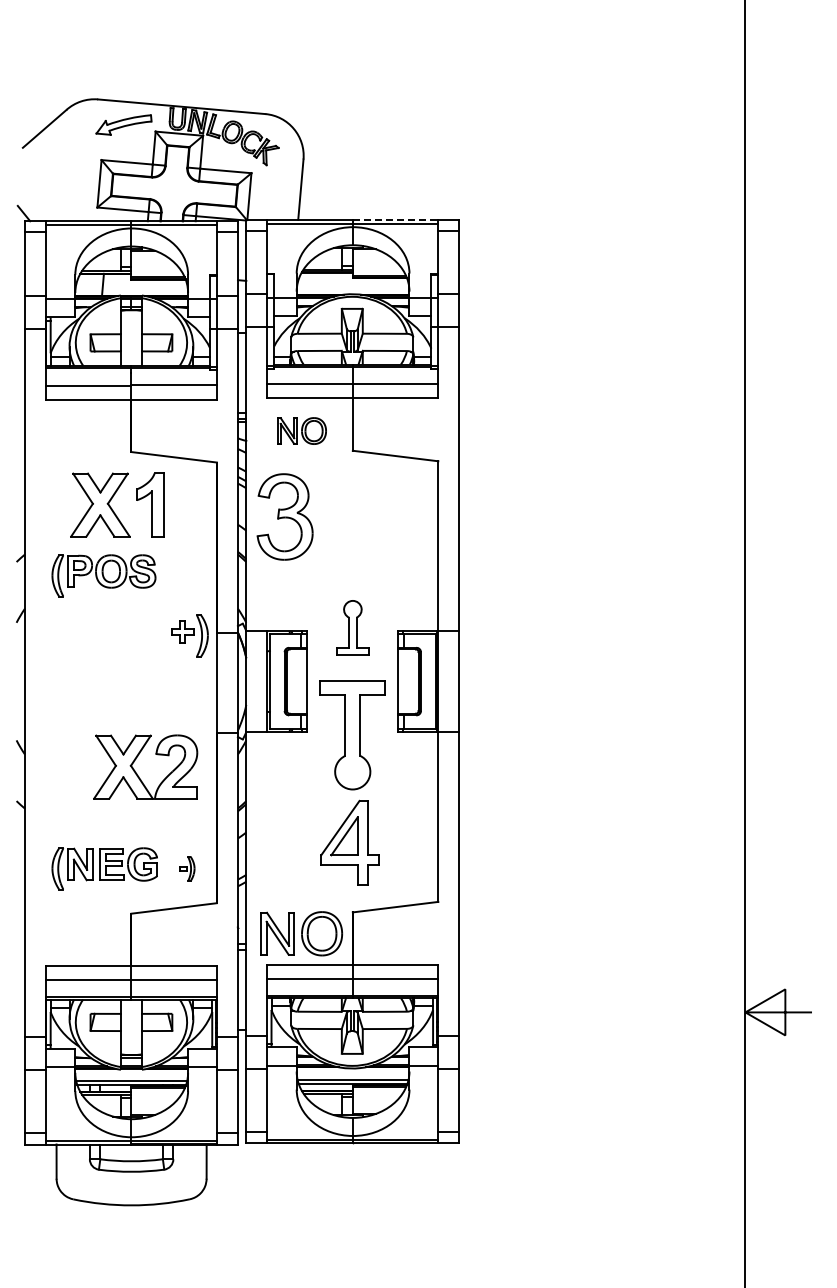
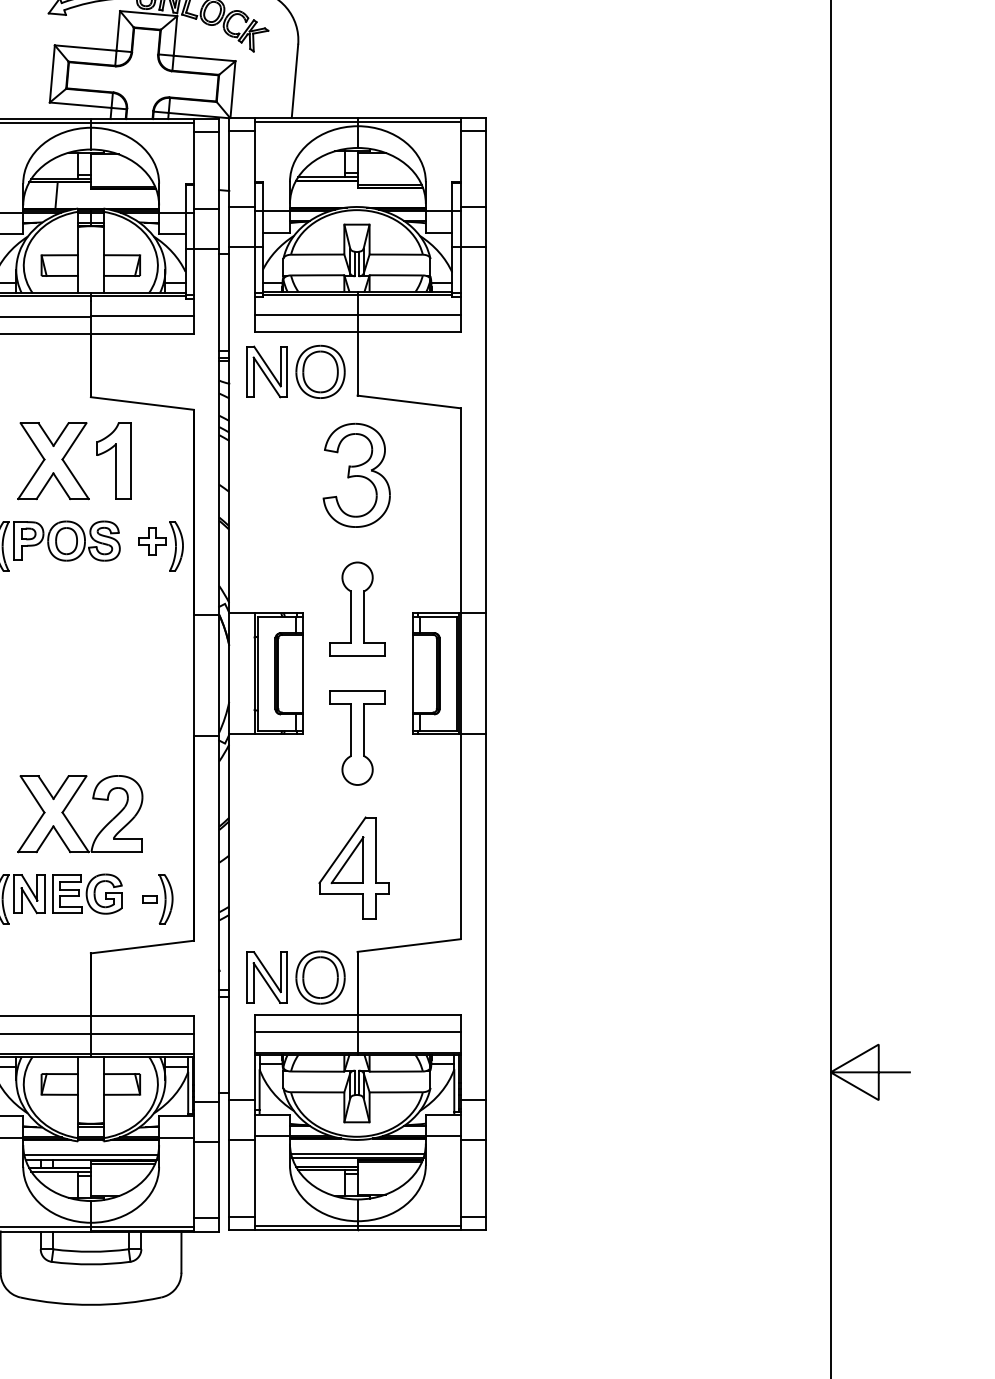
line: (395, 219) -> (409, 116), dashed -> solid
part: (301, 430) -> (295, 371), size x1.67
part: (284, 516) -> (355, 474), moved
part: (352, 627) -> (357, 608), size x1.43
part: (189, 635) -> (160, 545), moved
part: (352, 734) -> (357, 737), size x0.71
part: (137, 773) -> (70, 821), moved
part: (187, 868) -> (158, 898), size x1.67

